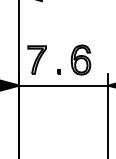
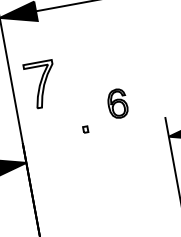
part: (36, 59) -> (40, 83), moved
part: (80, 59) -> (116, 103), size x0.6
line: (63, 85) -> (97, 149), removed

